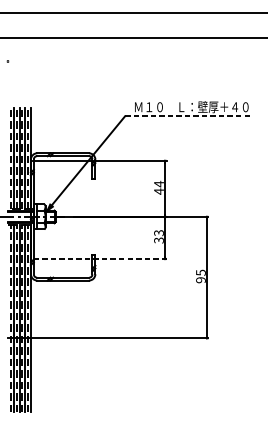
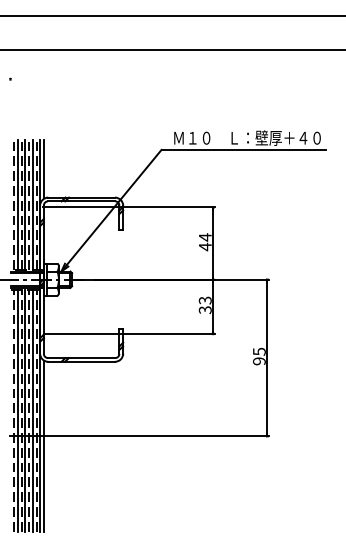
line: (189, 115) -> (244, 149), dashed -> solid
line: (33, 130) -> (43, 168), added
line: (100, 258) -> (129, 333), dashed -> solid
line: (33, 346) -> (43, 446), added

